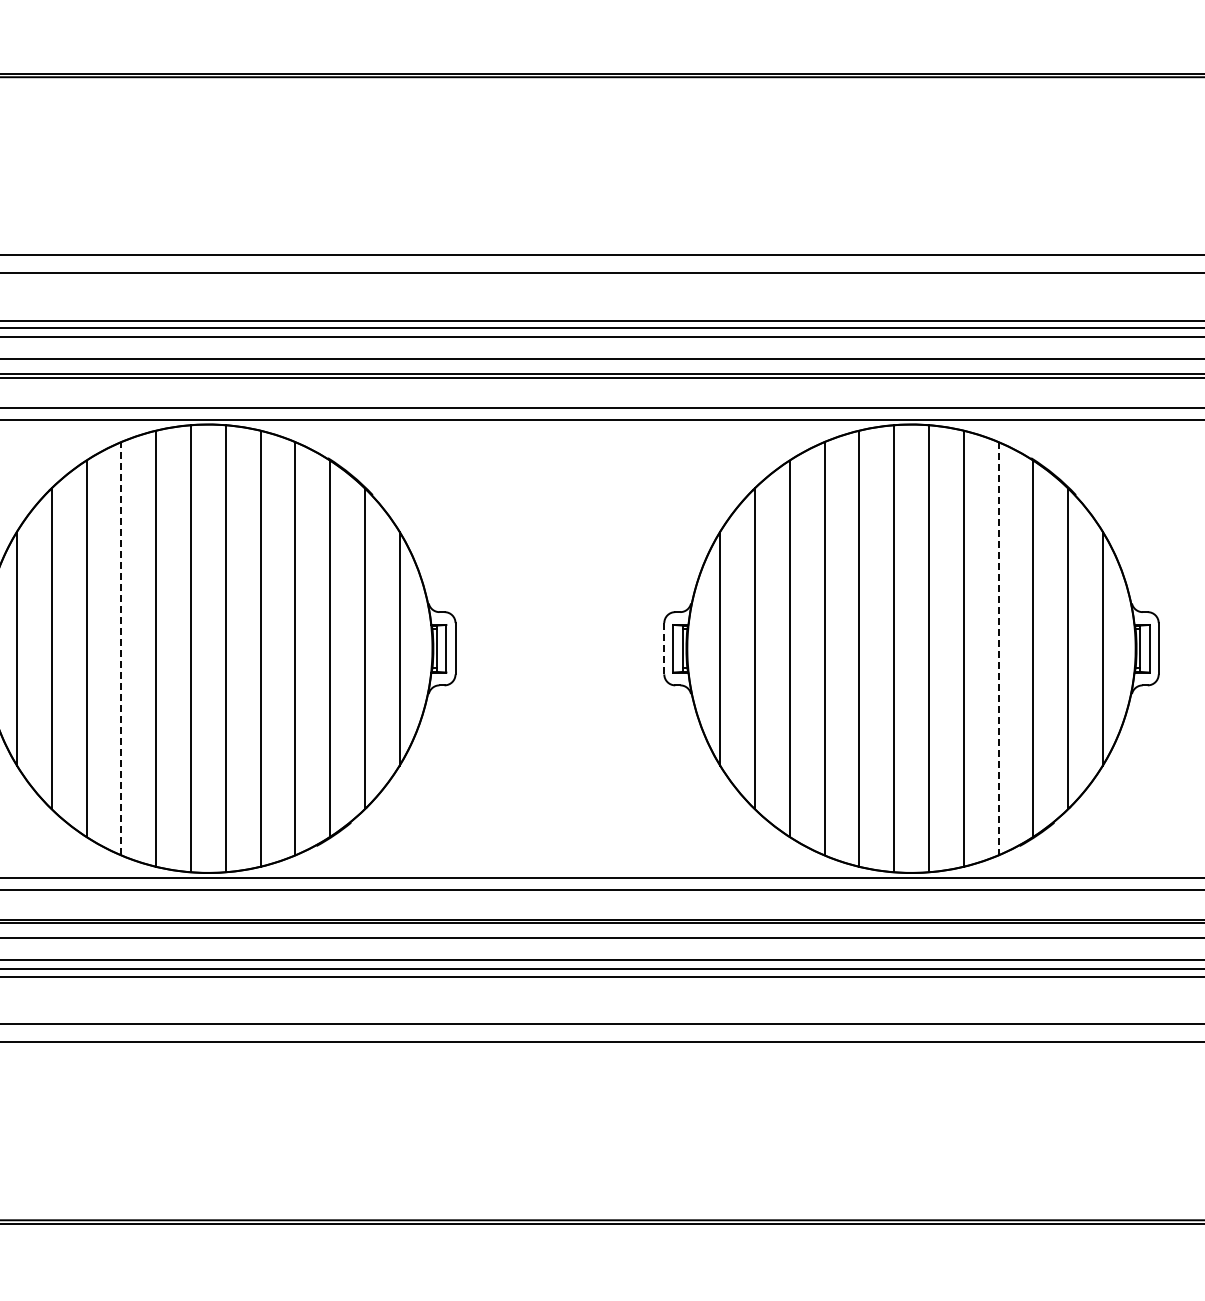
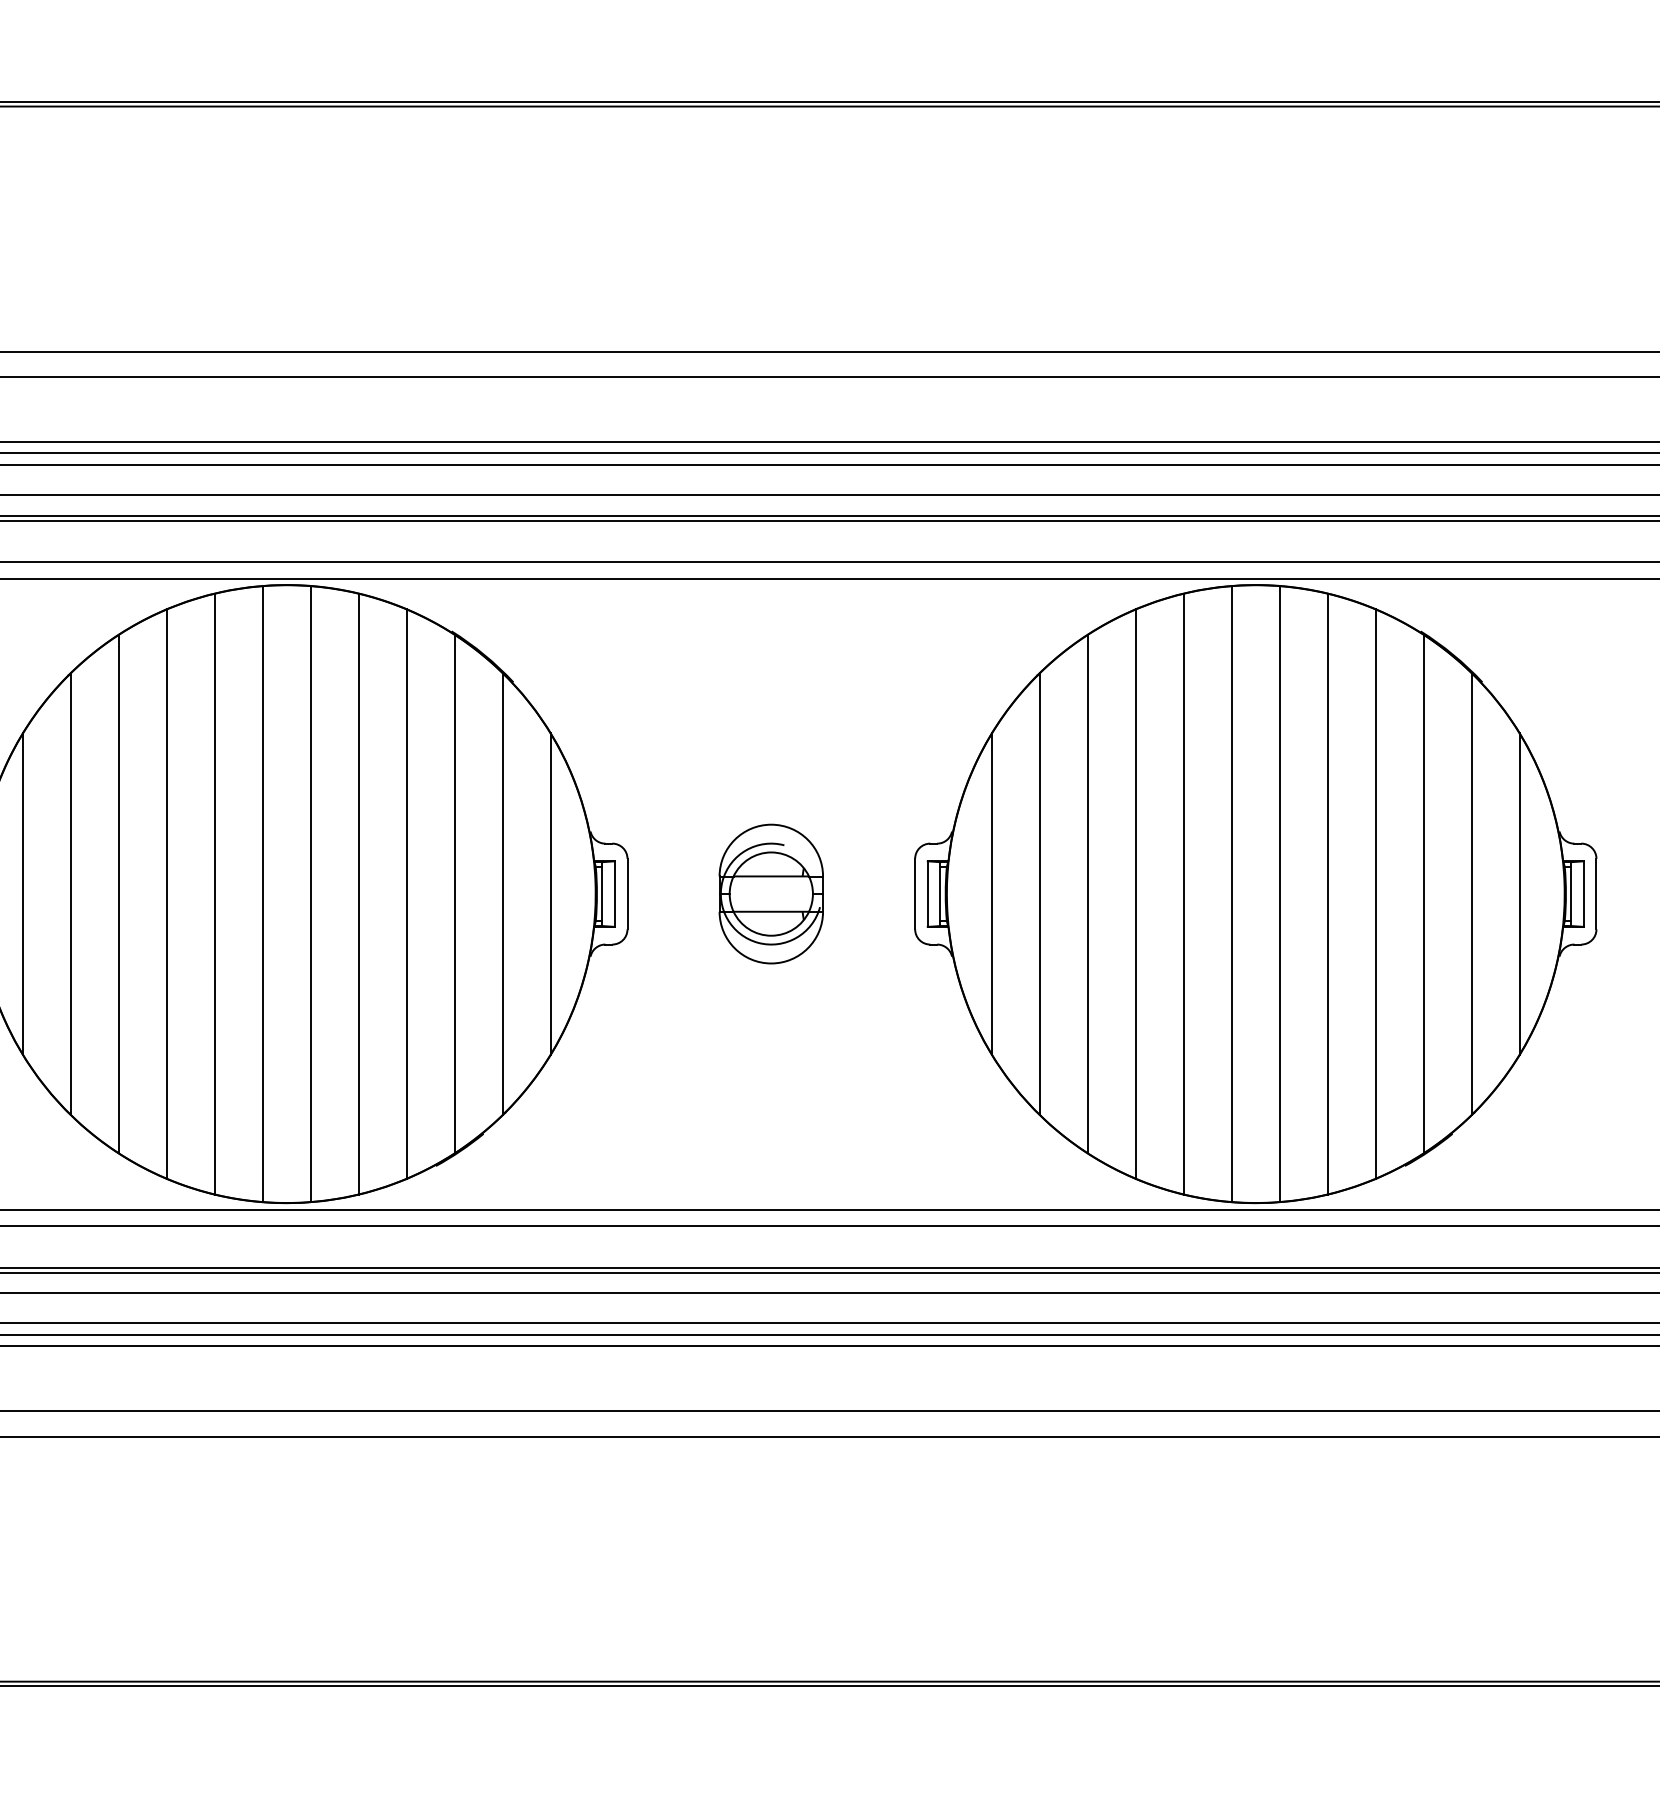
line: (121, 648) -> (167, 893), dashed -> solid
part: (559, 648) -> (770, 893), added
line: (664, 648) -> (915, 893), dashed -> solid
line: (998, 648) -> (1375, 893), dashed -> solid

